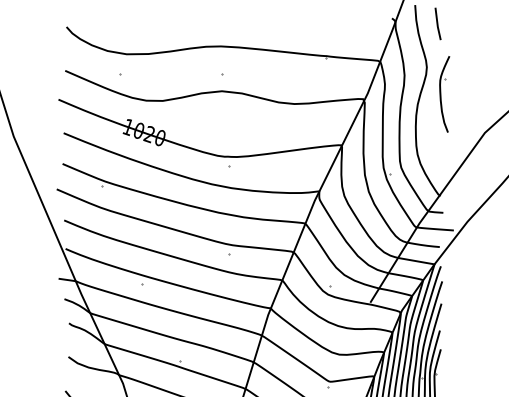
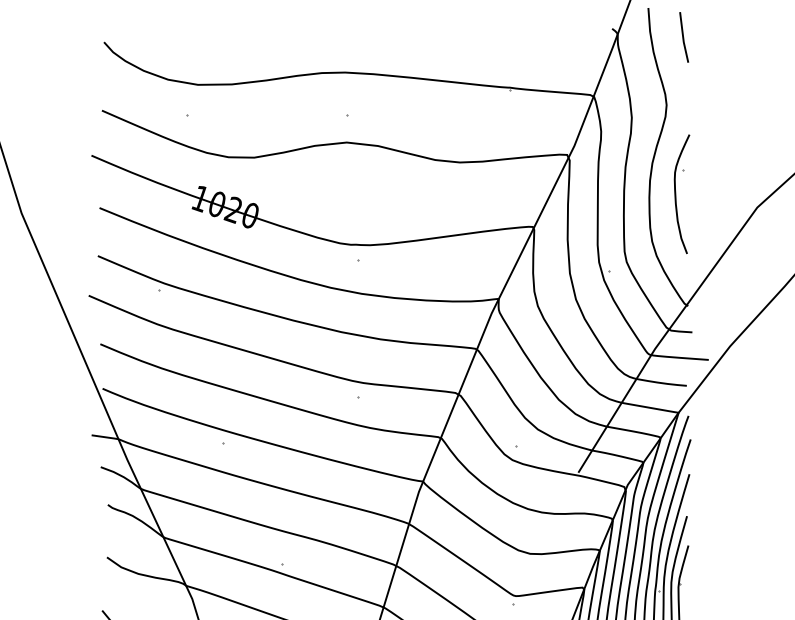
part: (444, 94) -> (681, 194), moved

